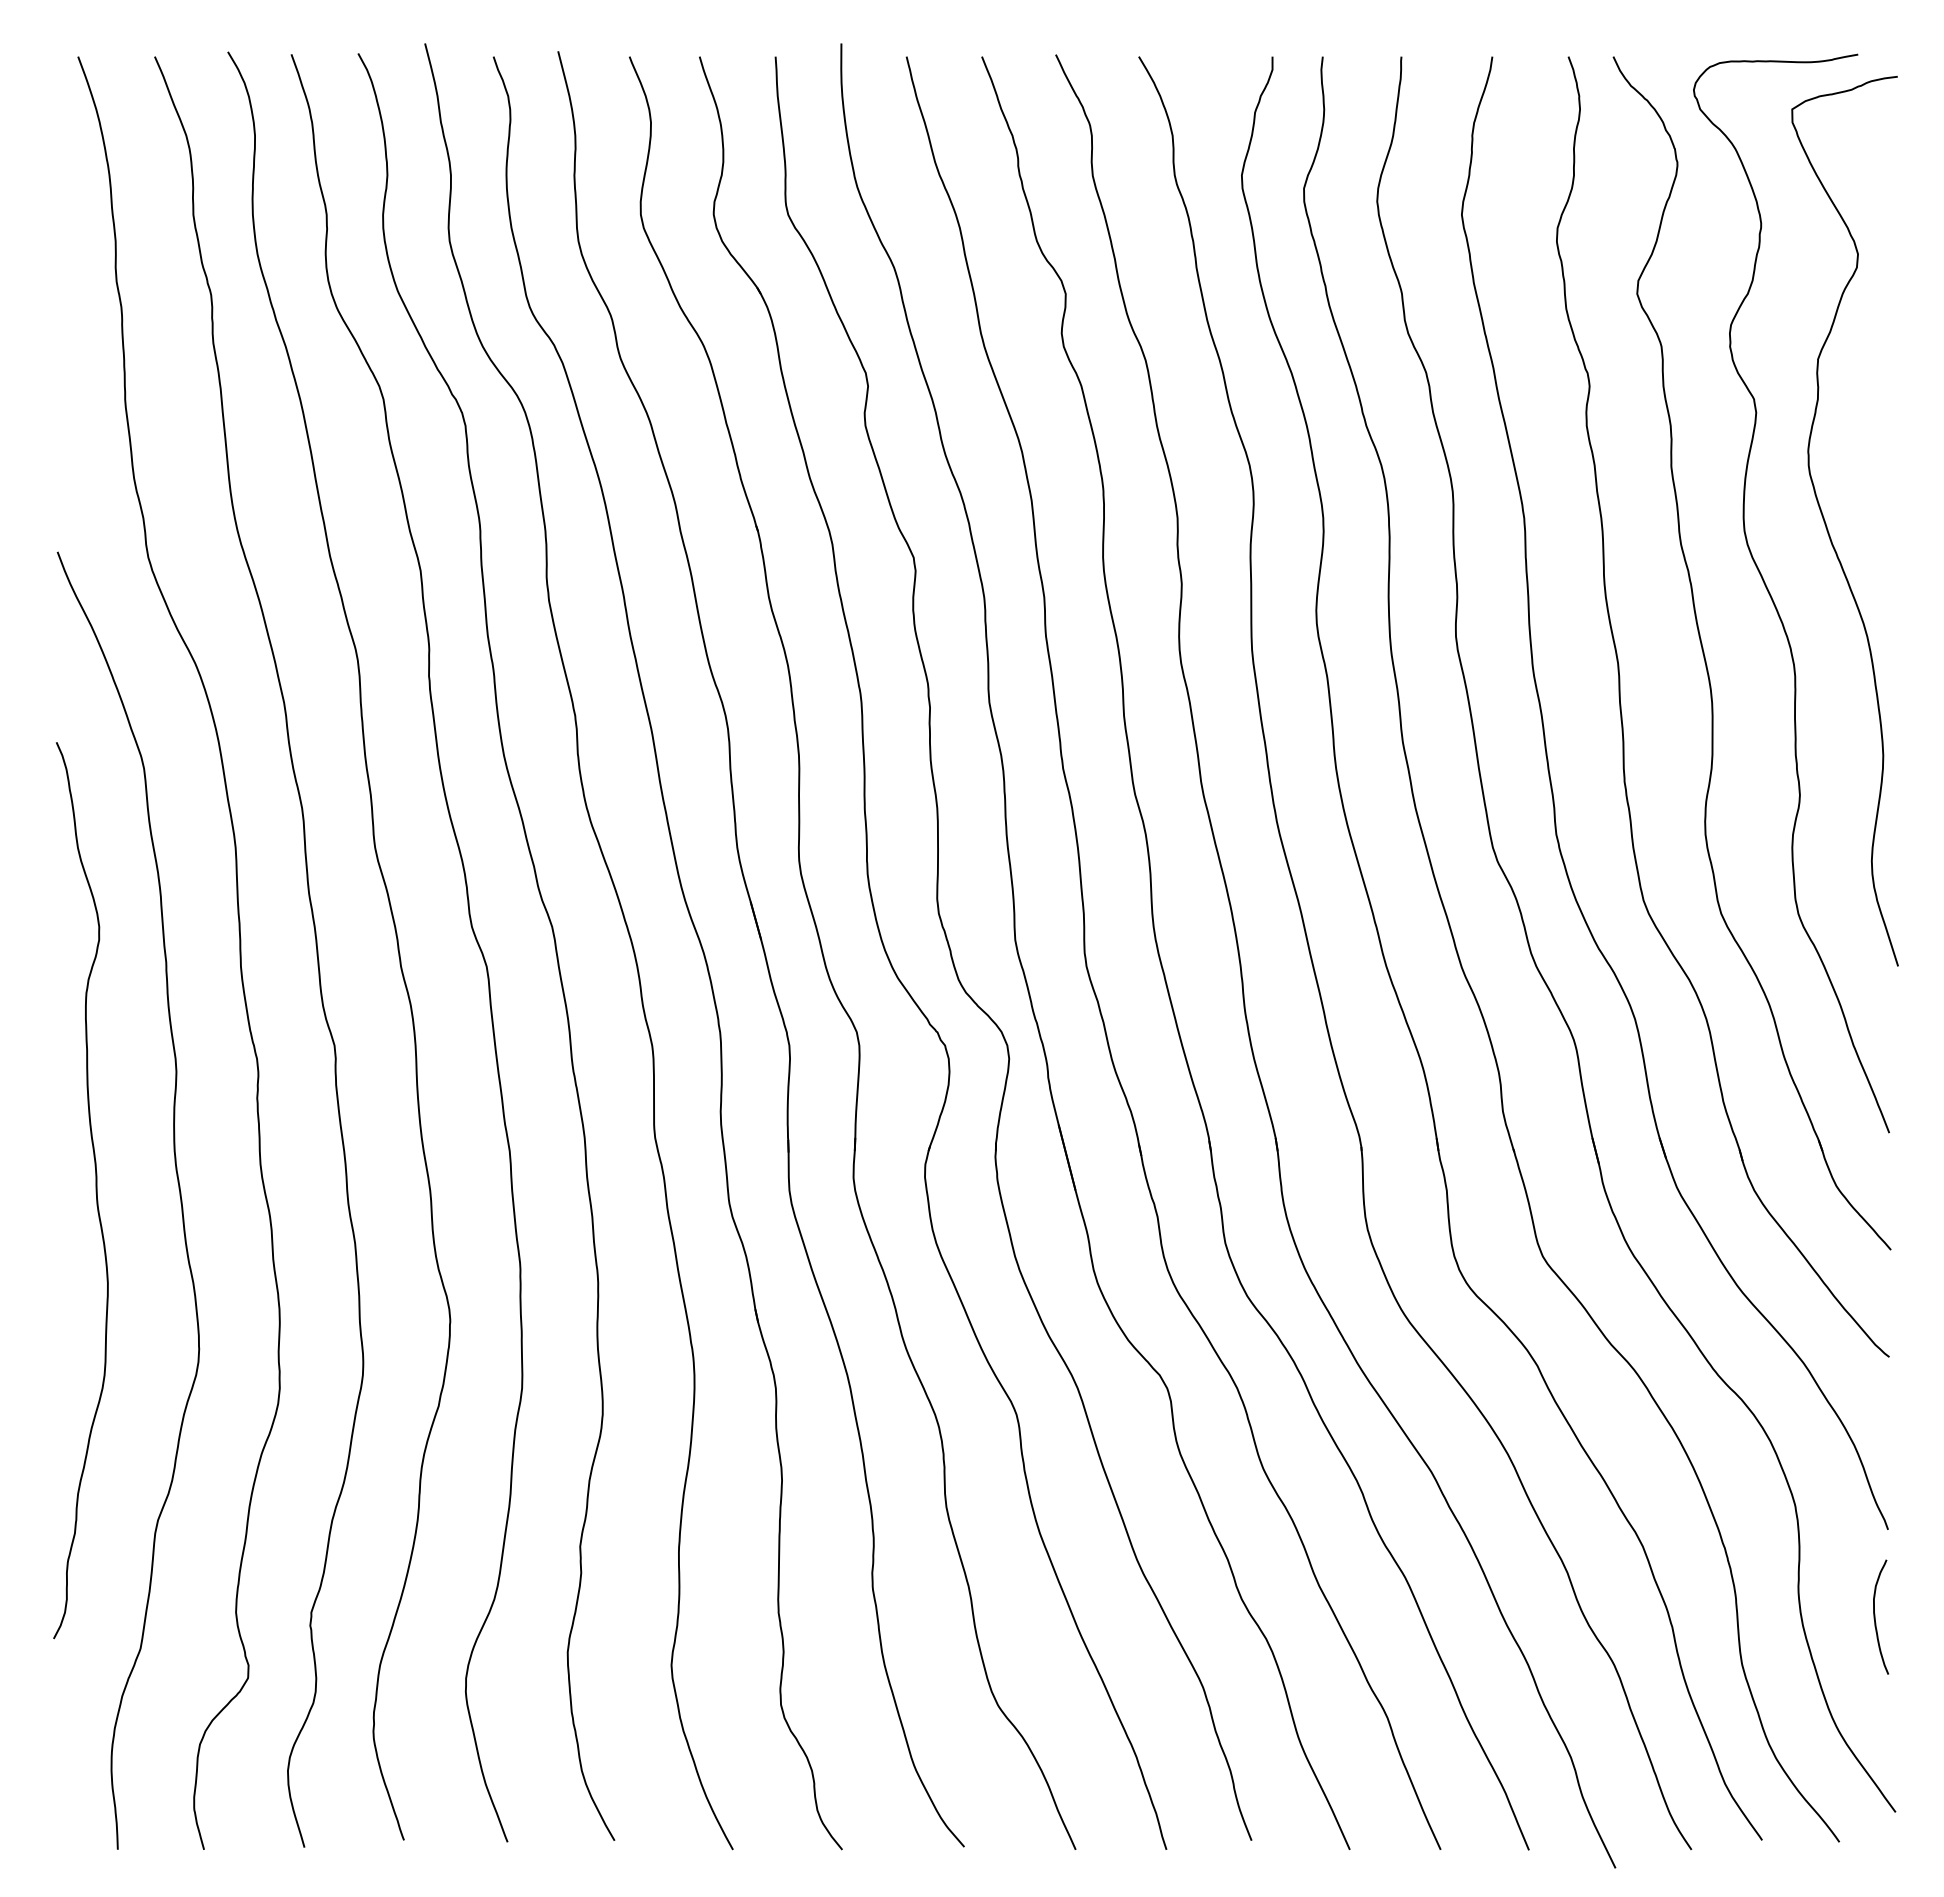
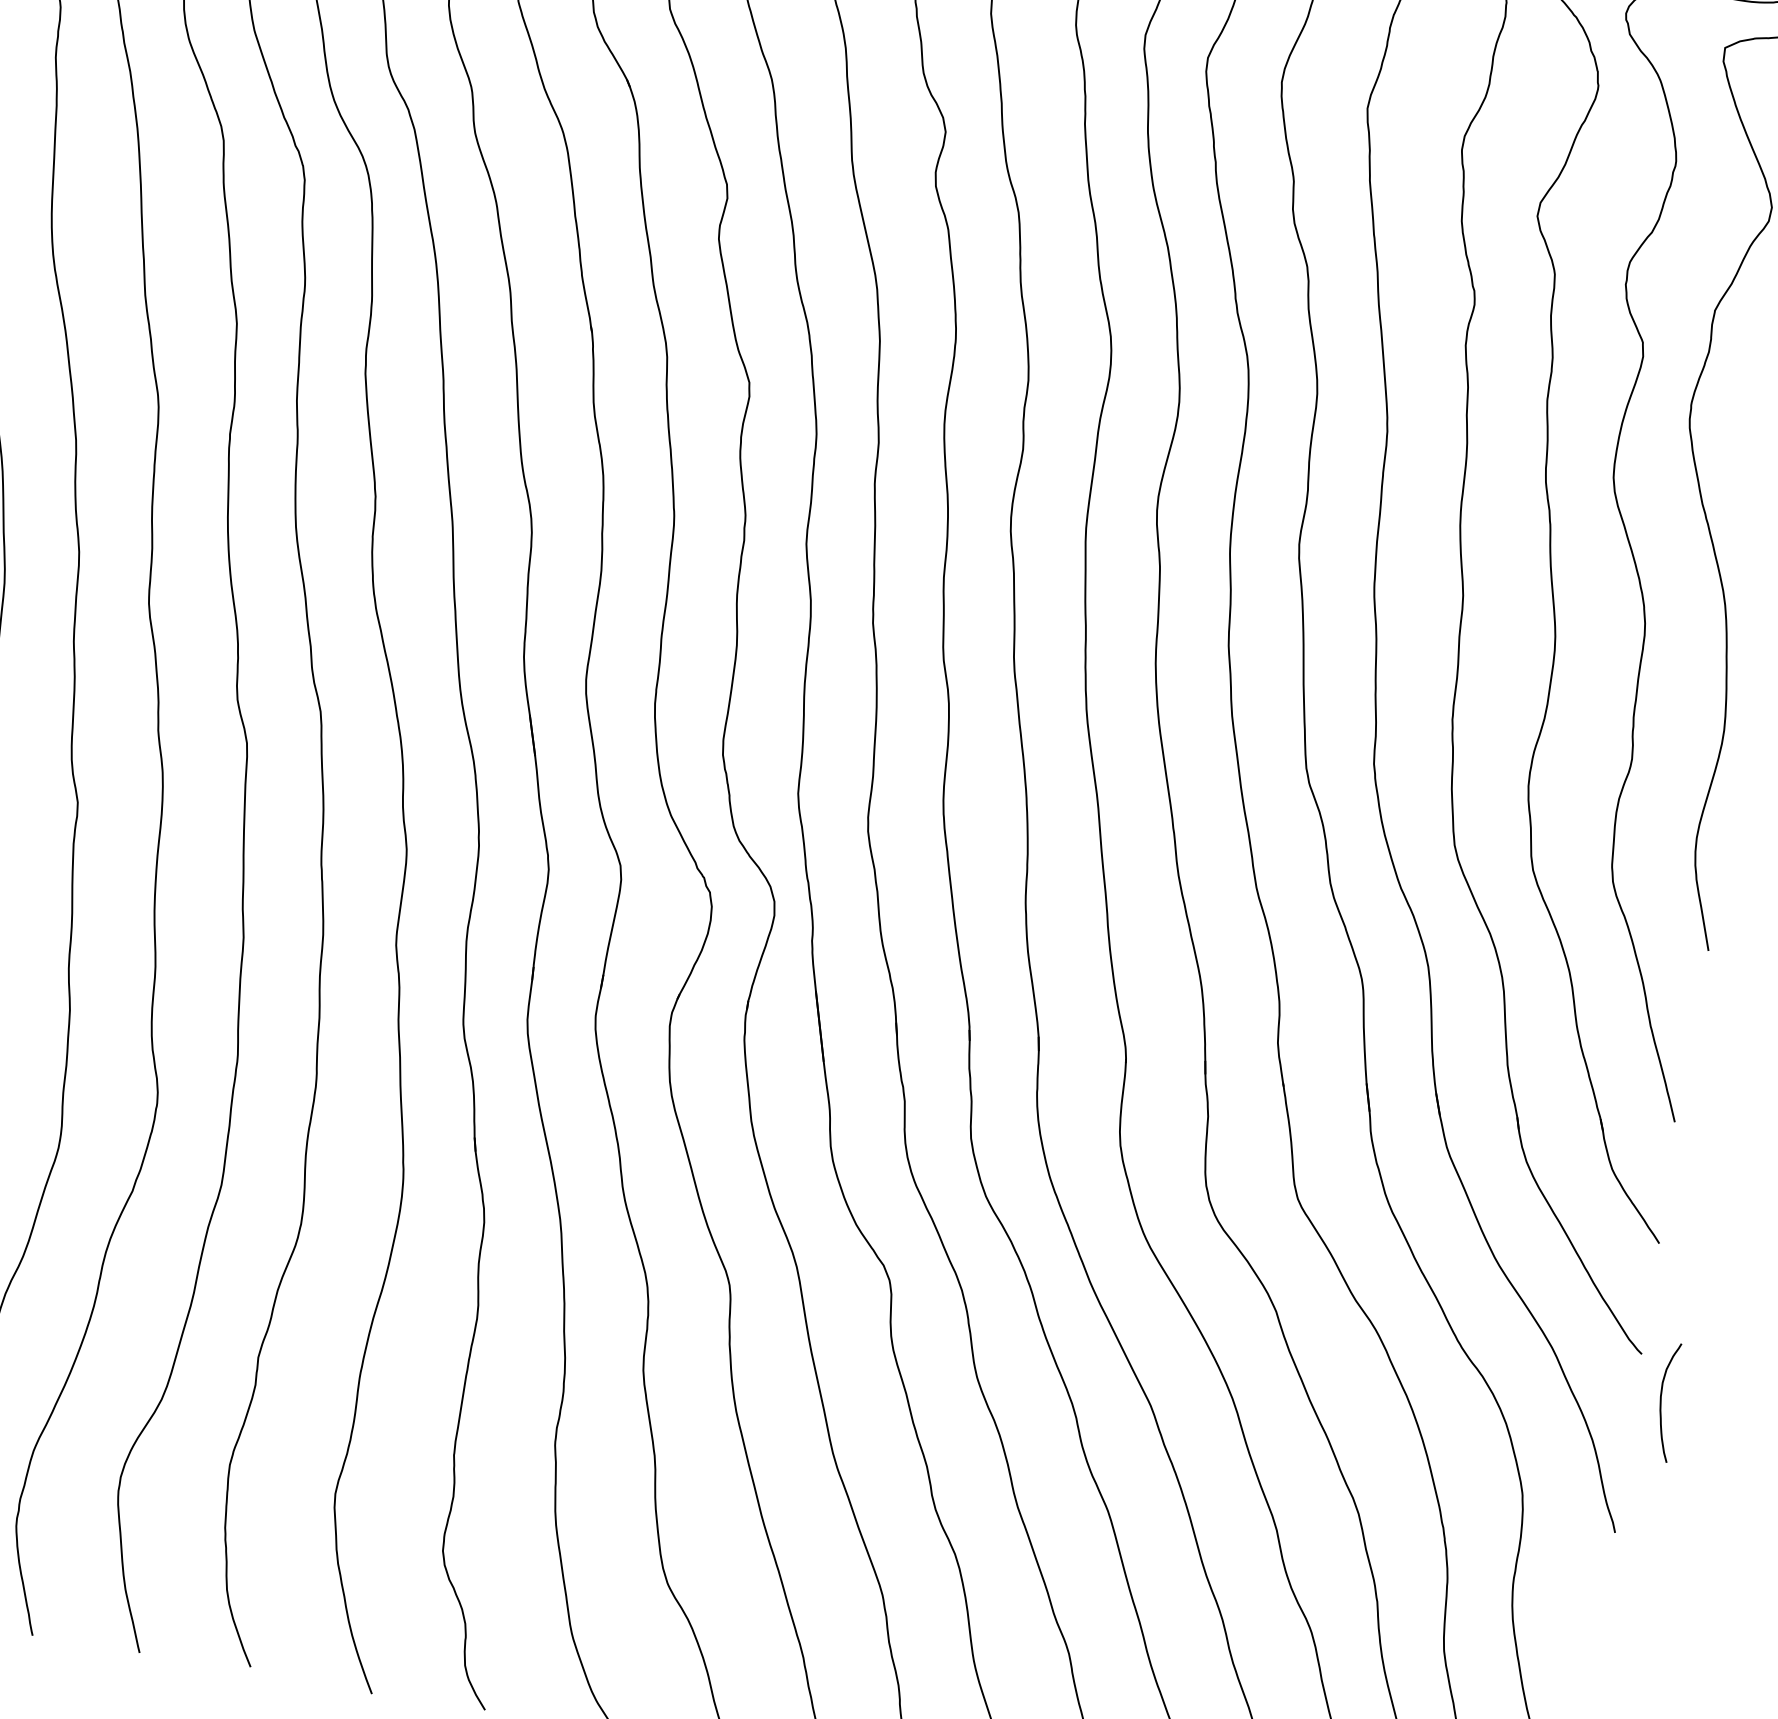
curve: (1875, 1616) -> (1661, 1400), moved

